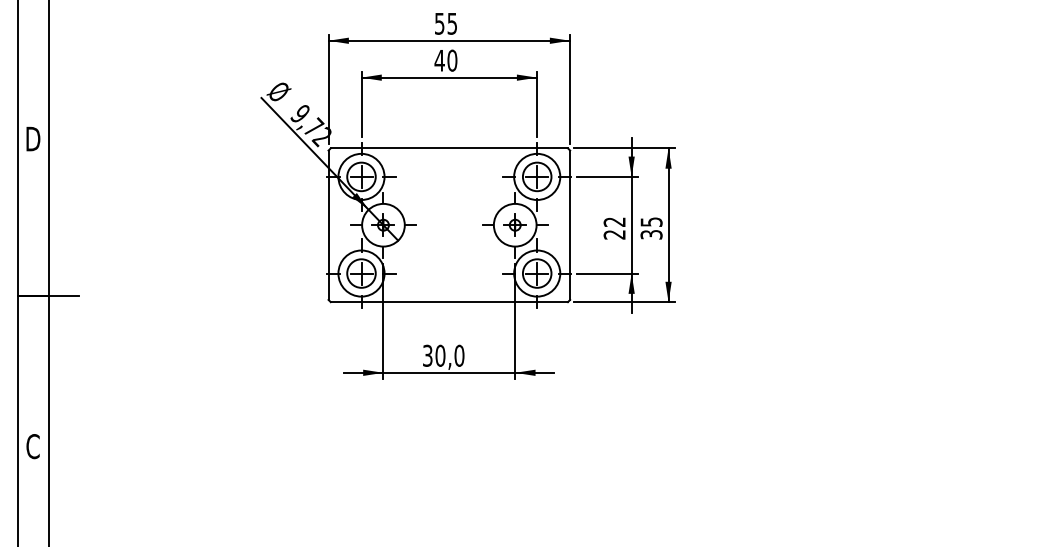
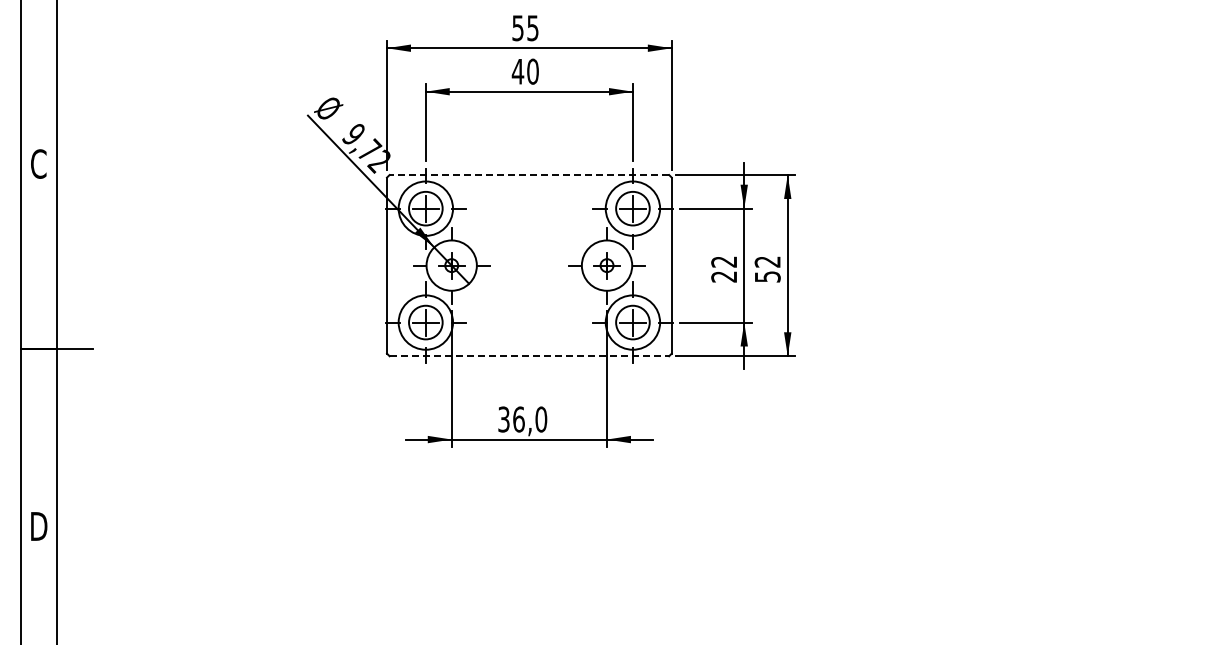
text: (33, 138) -> (39, 163), D -> C
line: (449, 148) -> (529, 175), solid -> dashed
text: (651, 227) -> (767, 268), 35 -> 52
line: (449, 302) -> (529, 356), solid -> dashed
text: (440, 355) -> (518, 419), 30,0 -> 36,0
text: (33, 446) -> (39, 526), C -> D

